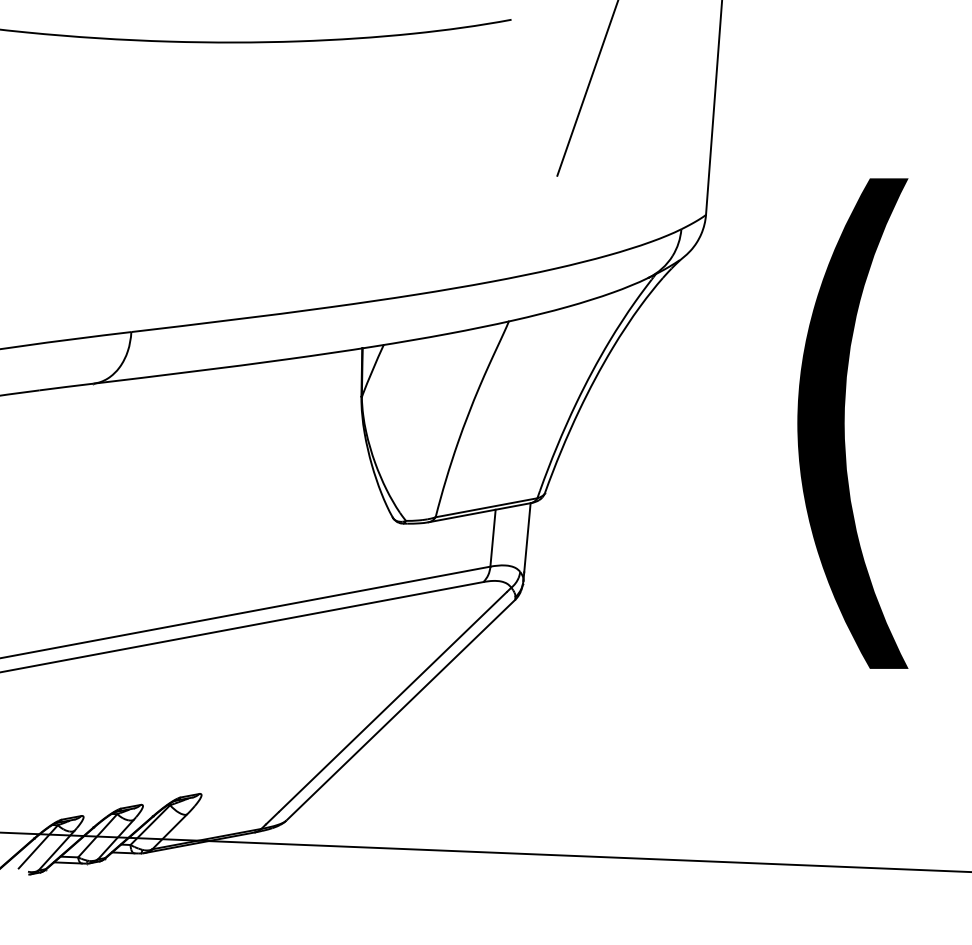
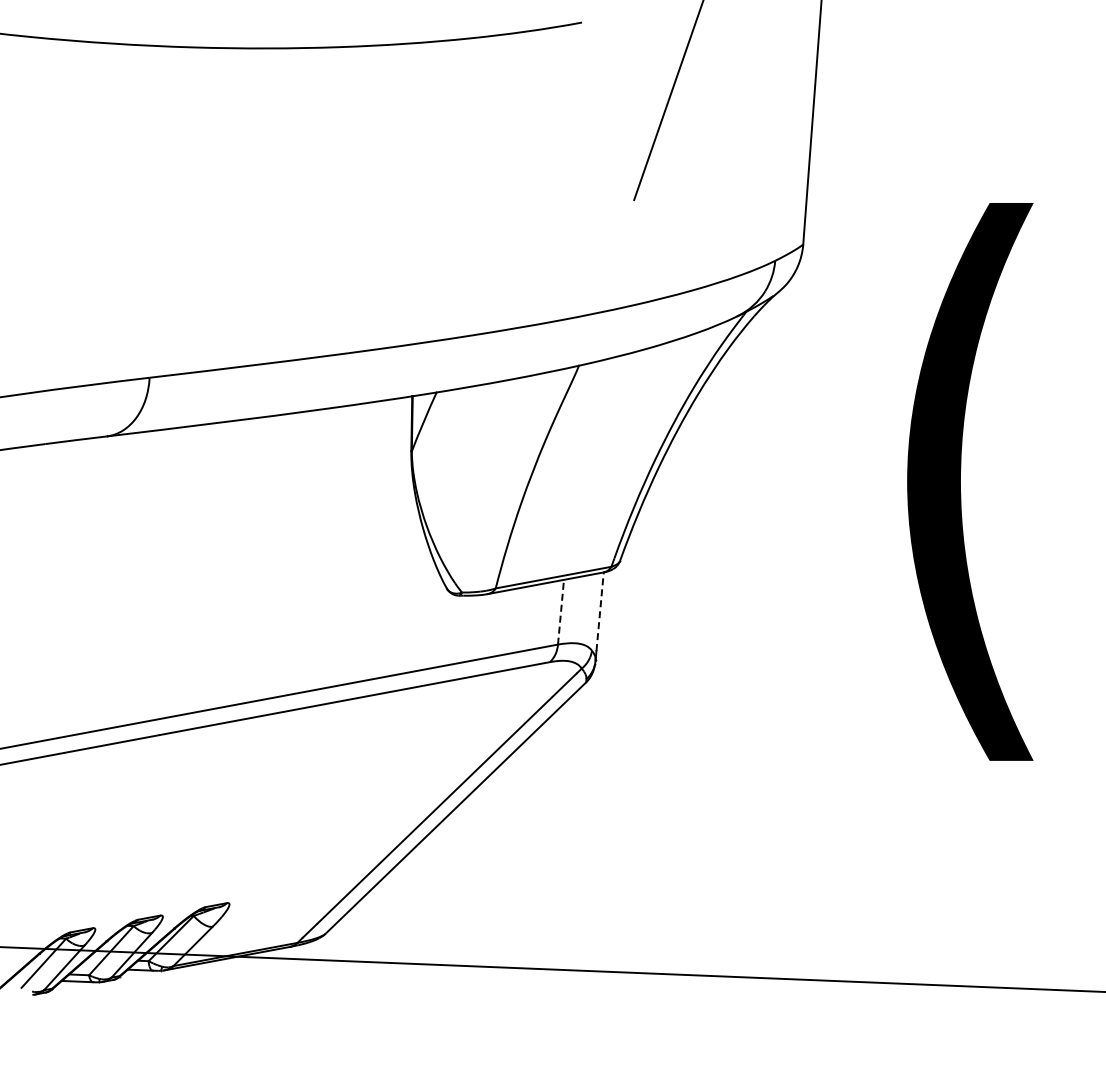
line: (527, 537) -> (600, 611), solid -> dashed
line: (493, 538) -> (561, 612), solid -> dashed

